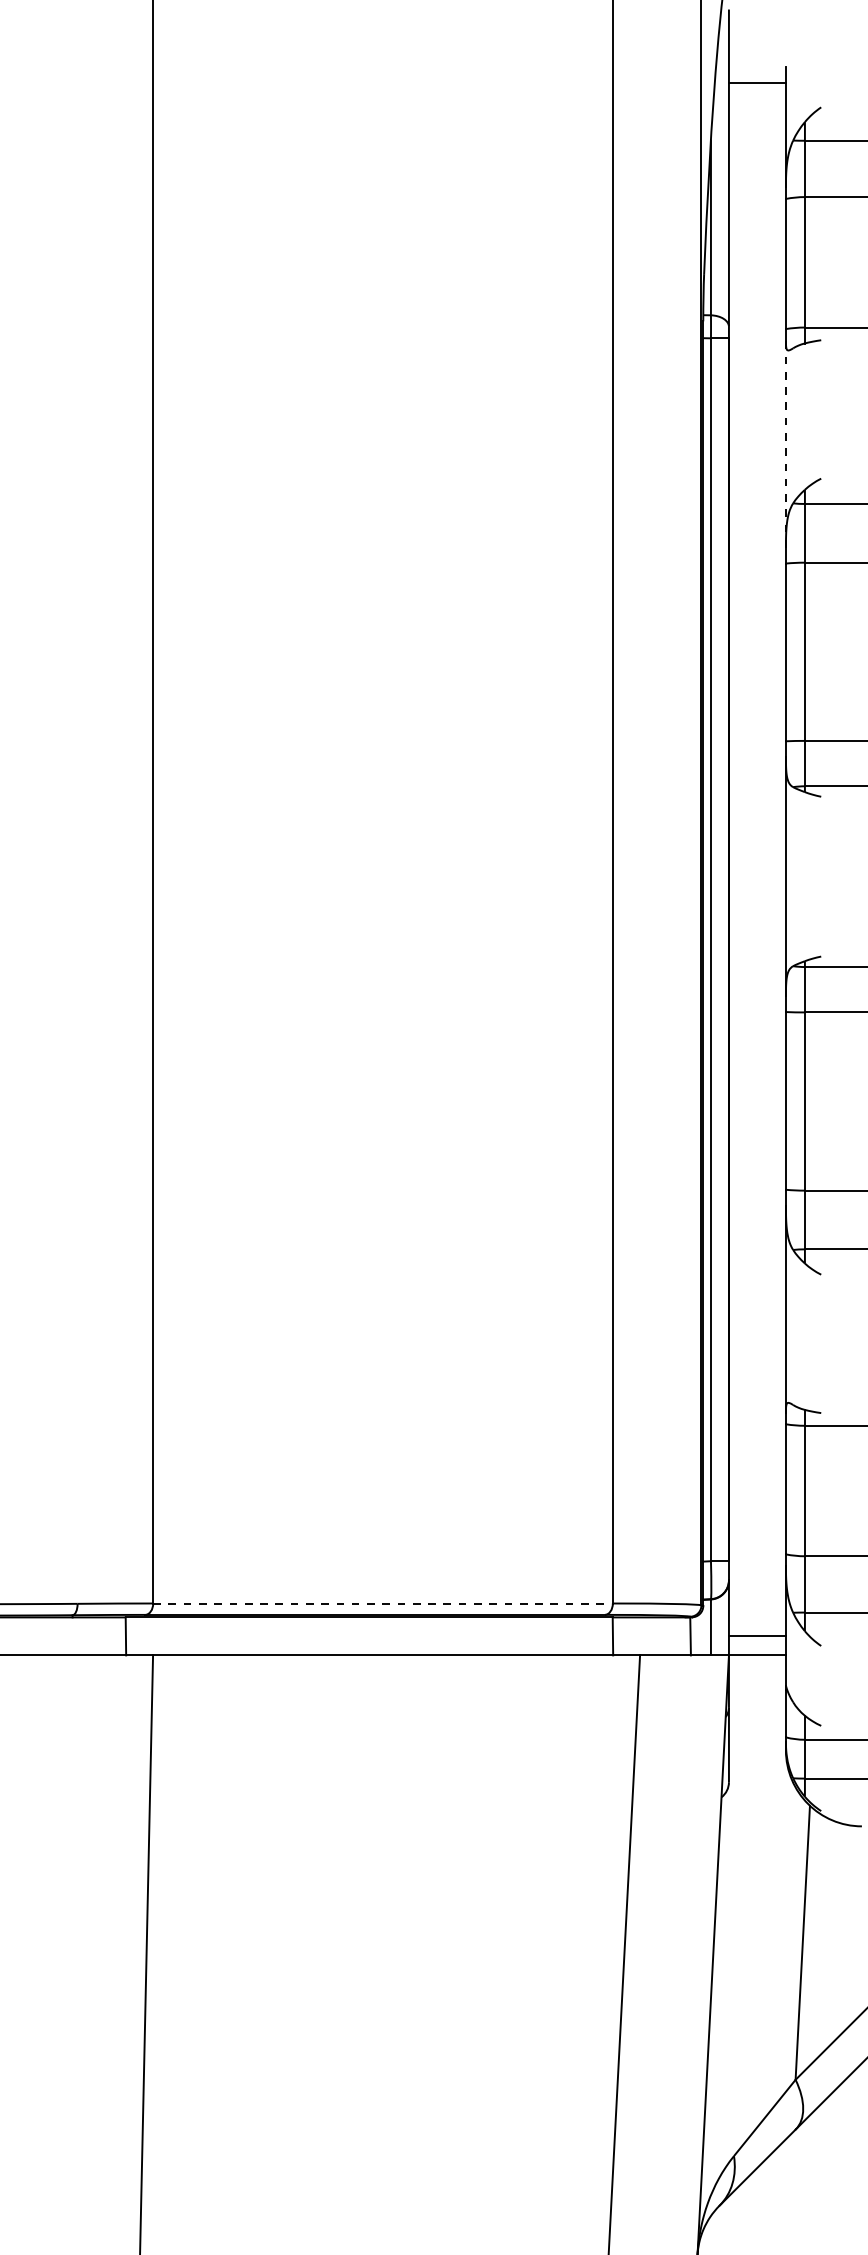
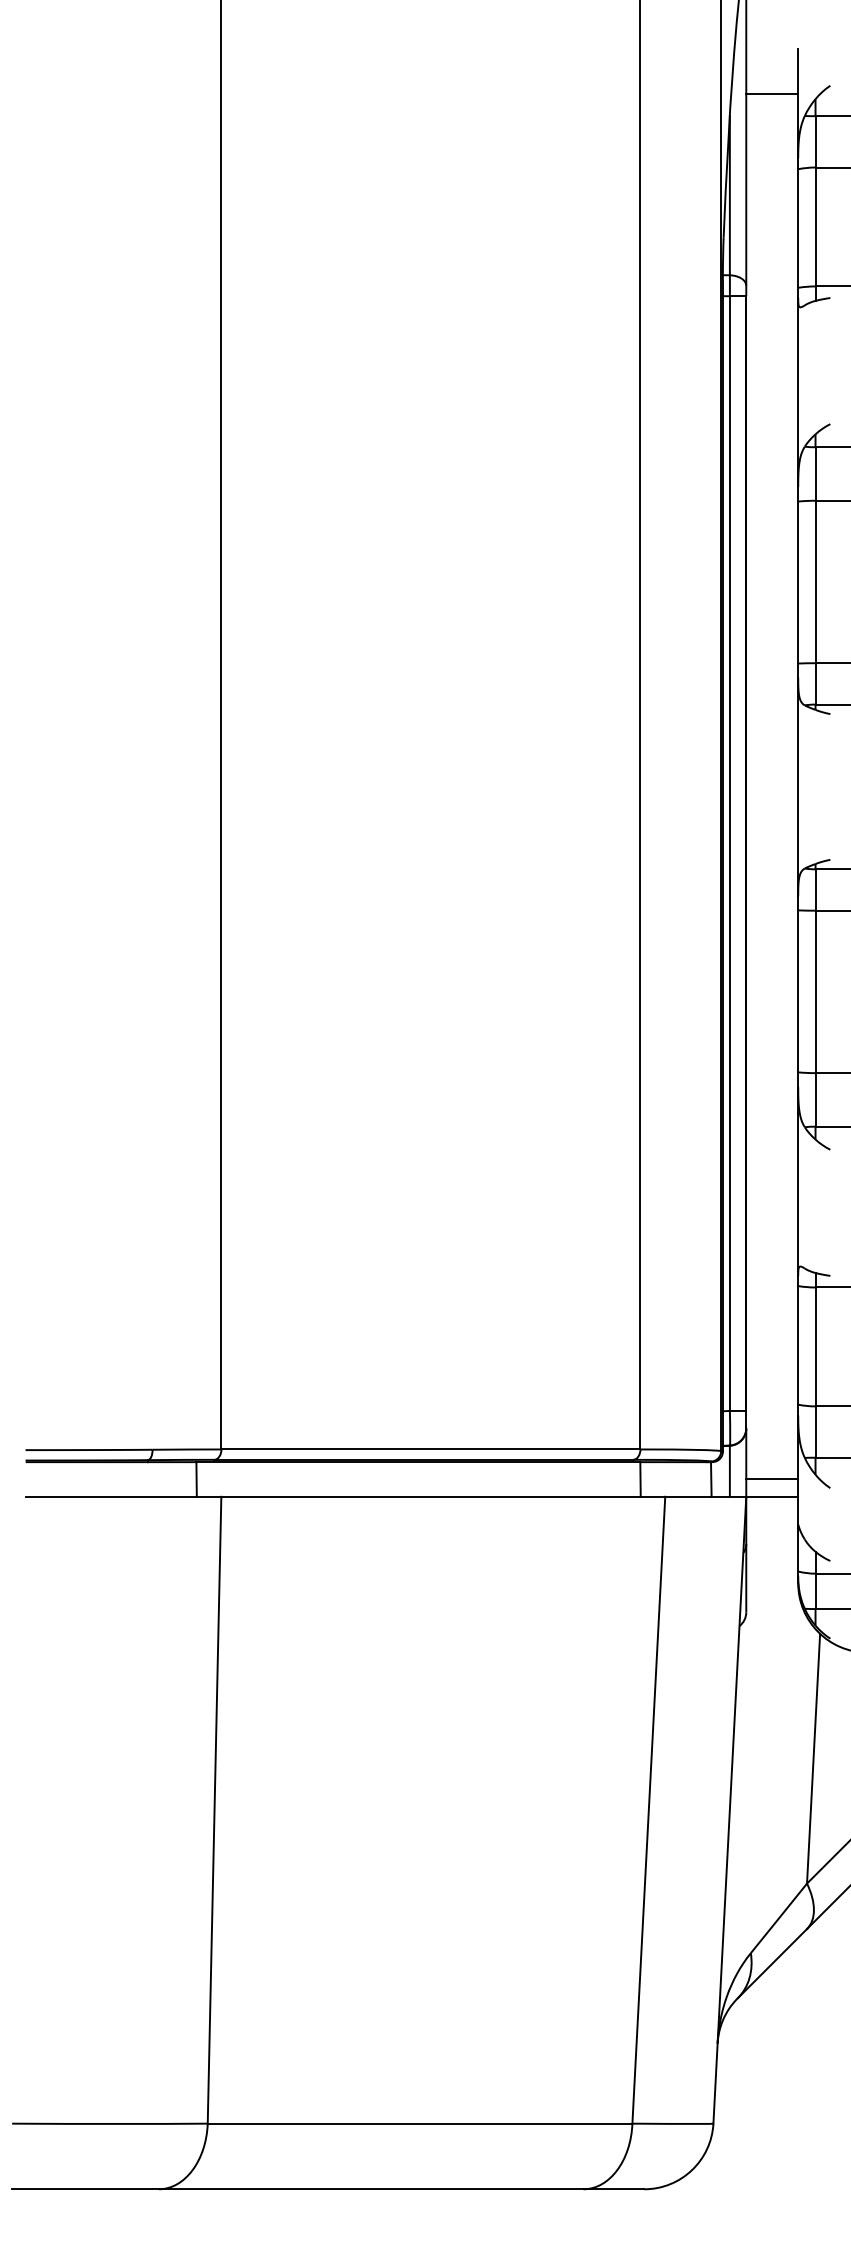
line: (757, 82) -> (772, 94), moved
line: (786, 443) -> (798, 392), dashed -> solid
line: (383, 1603) -> (431, 1449), dashed -> solid

